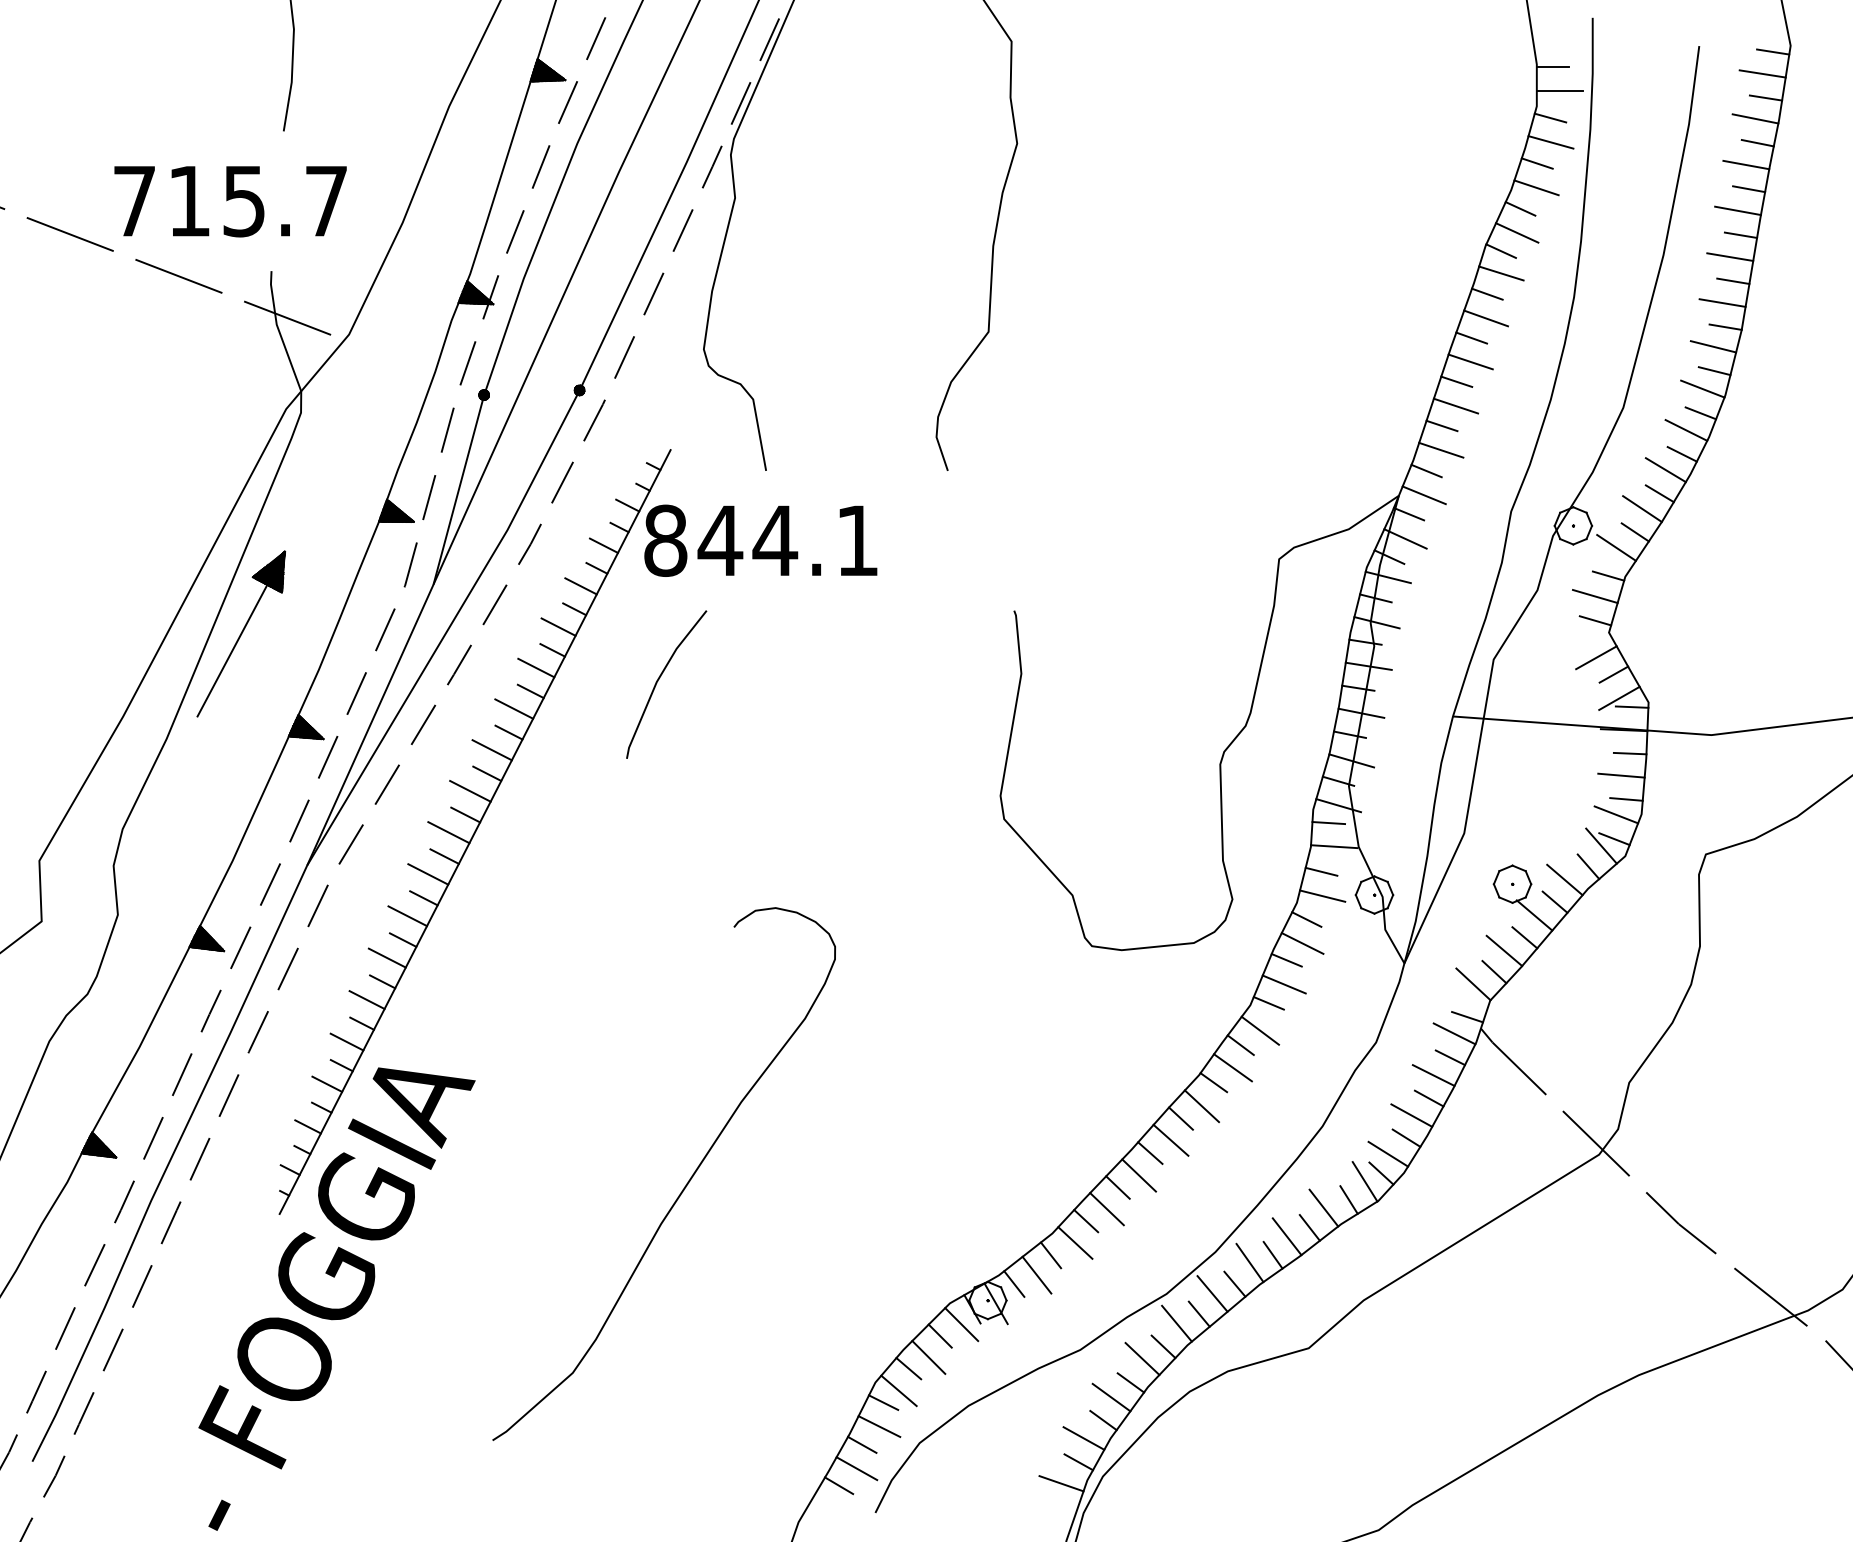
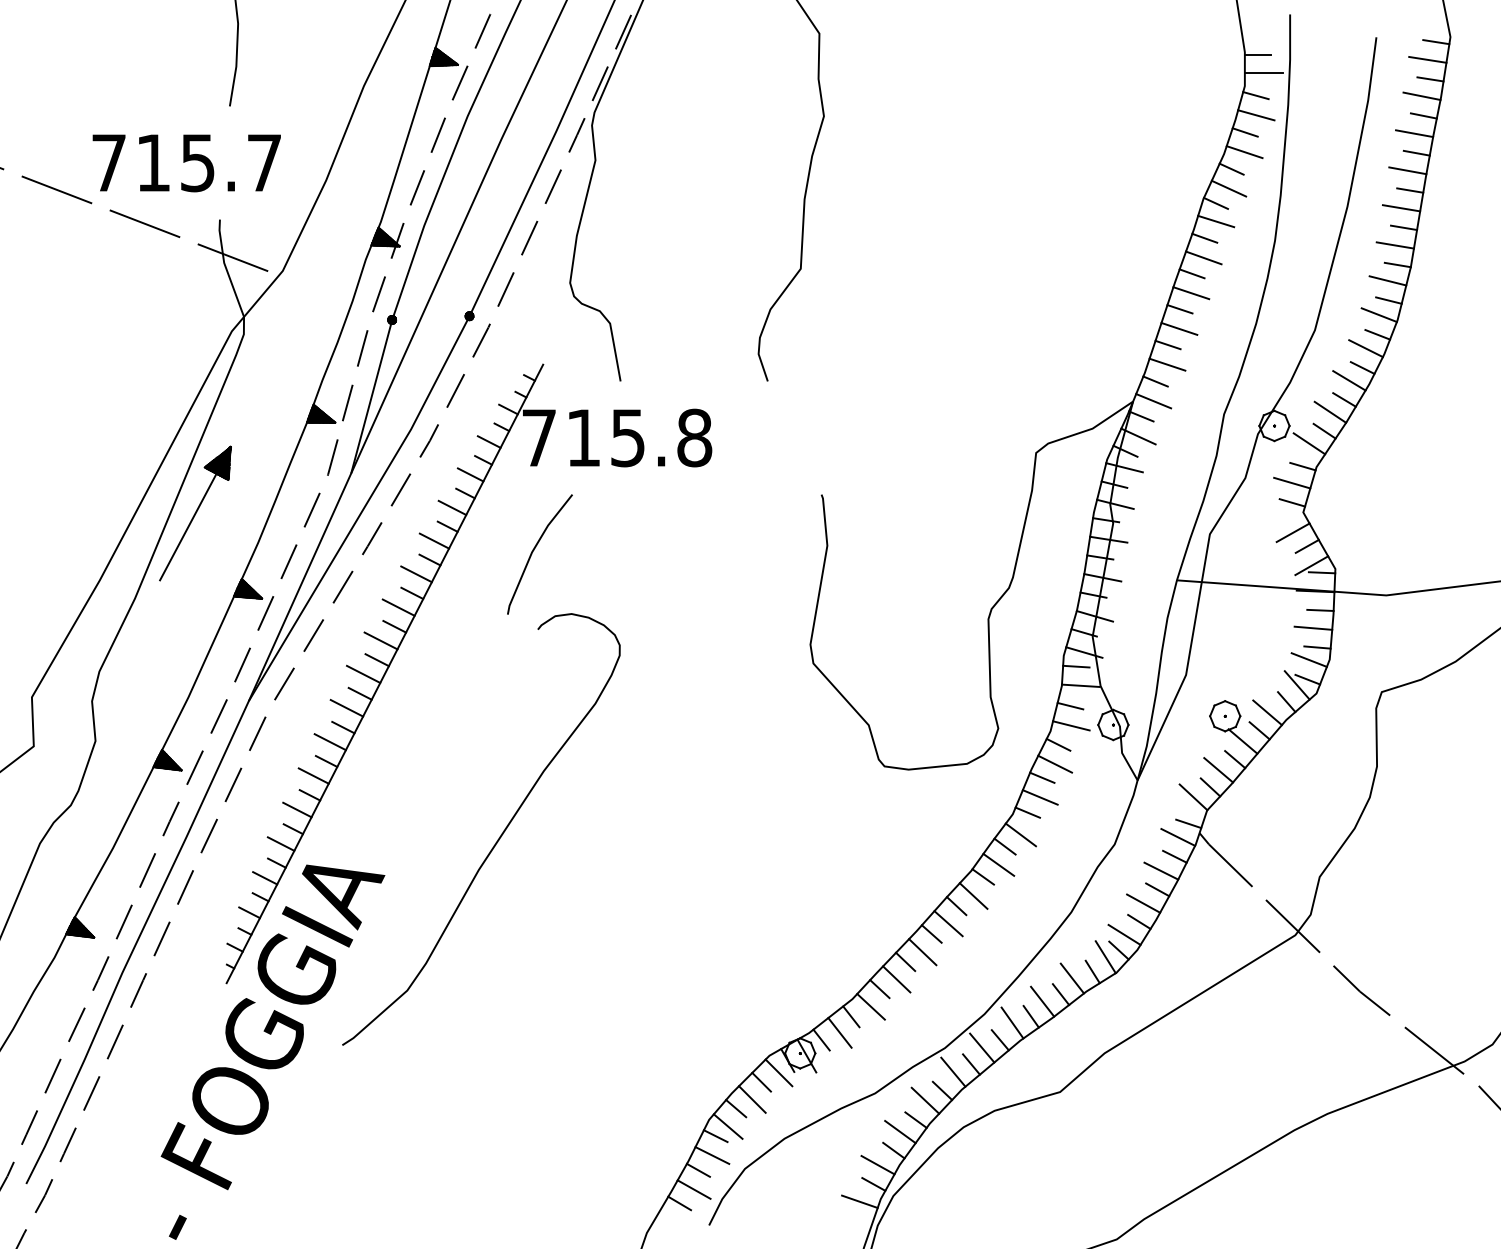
text: (761, 540) -> (616, 437), 844.1 -> 715.8
curve: (684, 1186) -> (497, 839), moved

